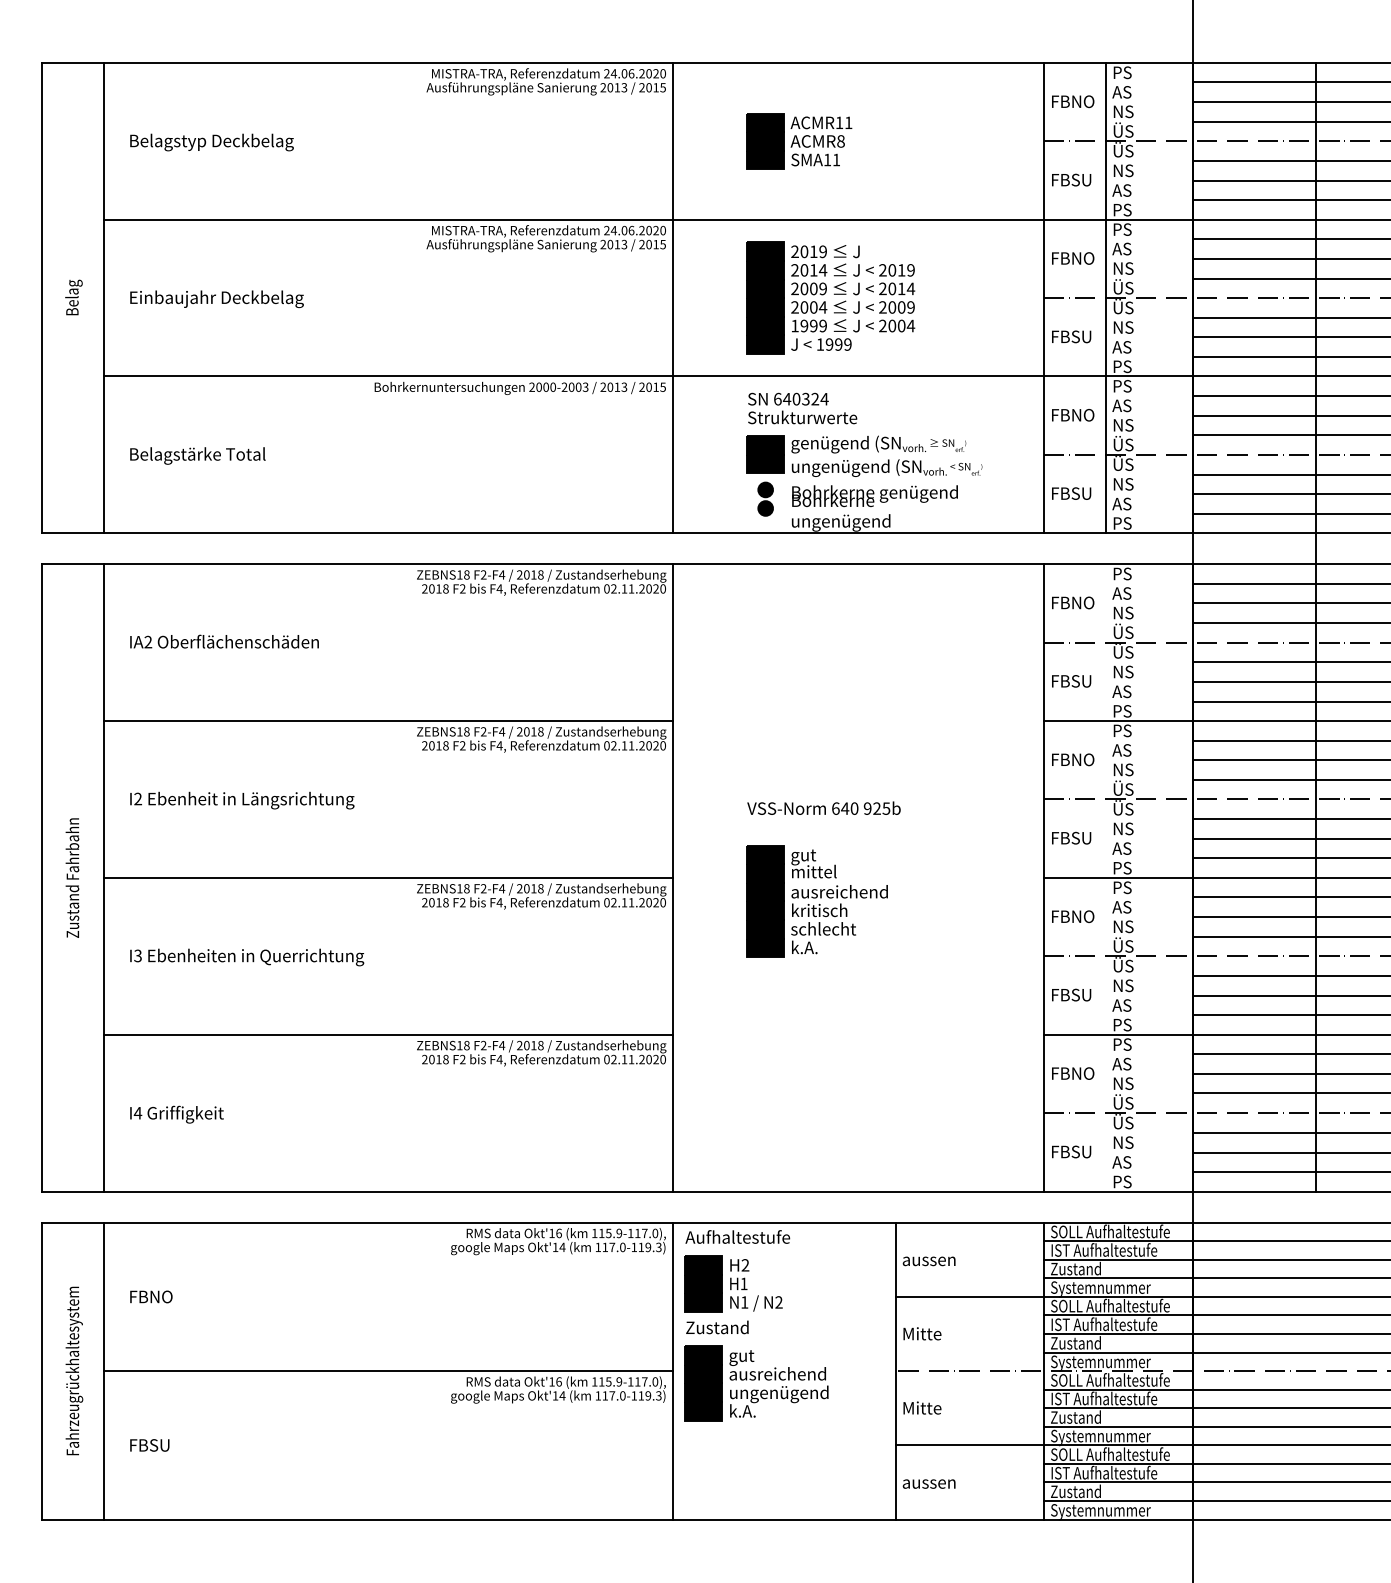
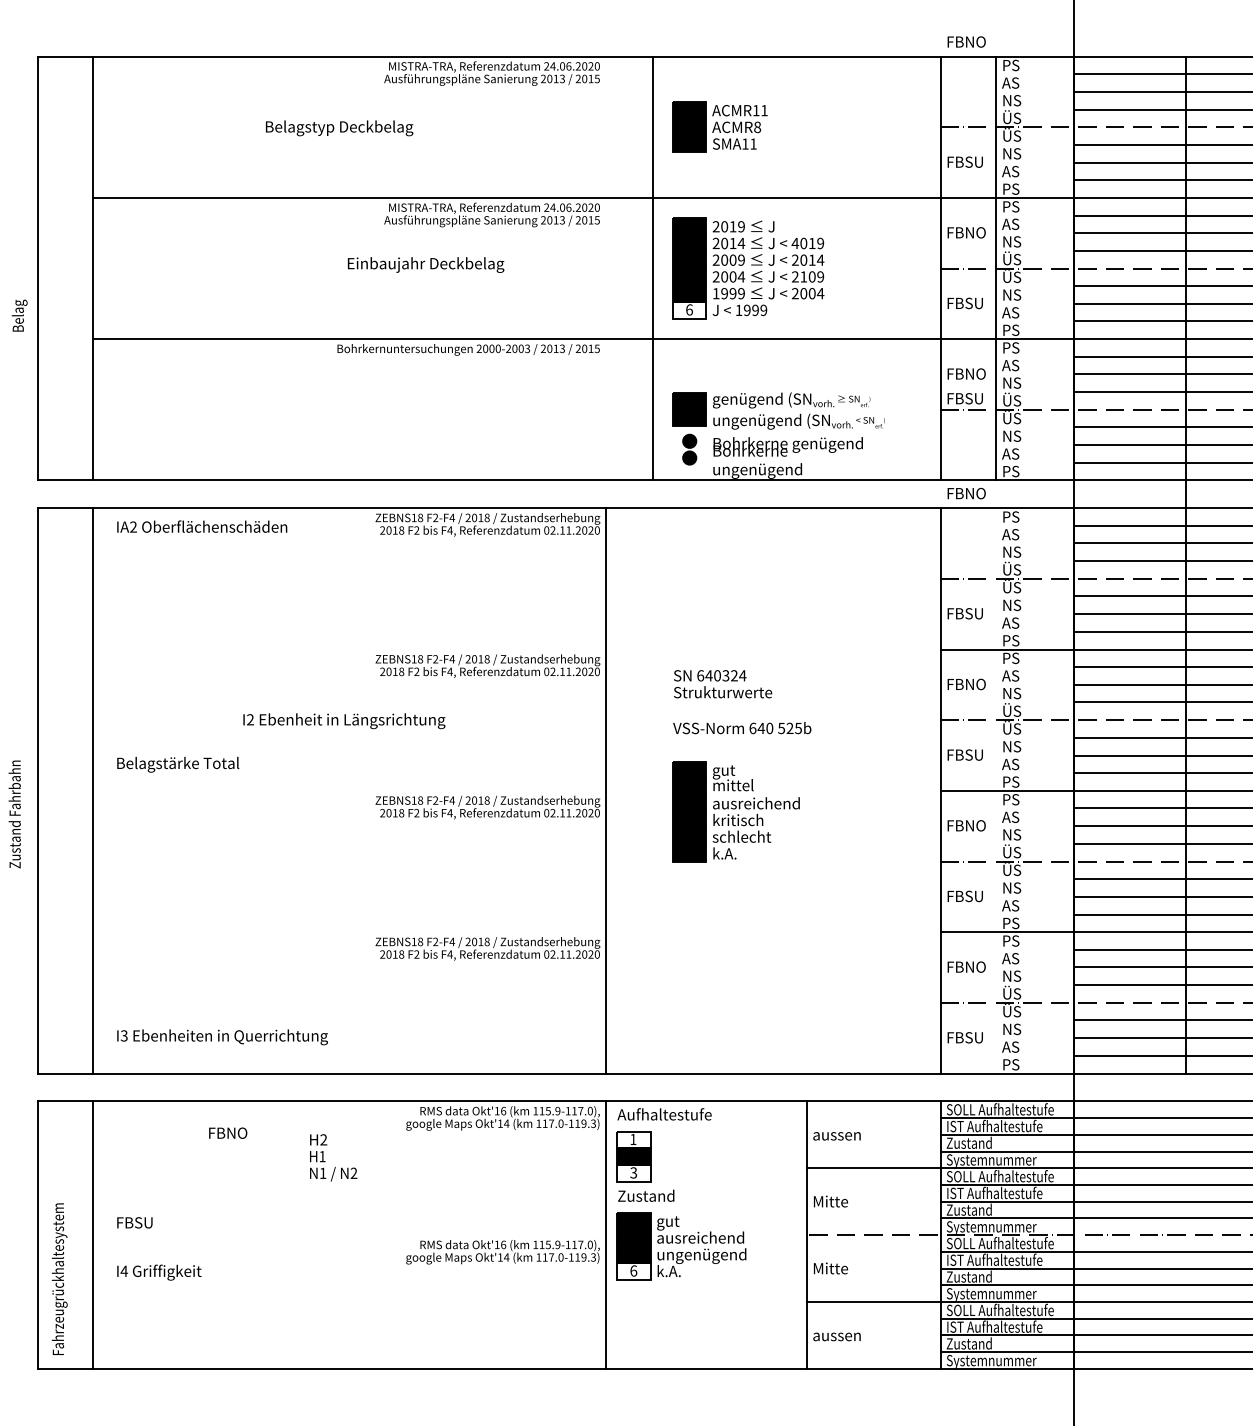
text: (1073, 101) -> (967, 41), moved
text: (211, 142) -> (339, 128), moved
text: (882, 270) -> (794, 243), 2019 -> 4019
text: (73, 297) -> (19, 315), moved
line: (672, 297) -> (652, 267), moved
text: (216, 299) -> (425, 265), moved
text: (892, 307) -> (803, 276), 2009 -> 2109
fill: (765, 344) -> (689, 310), removed
text: (802, 408) -> (722, 684), moved
text: (197, 455) -> (177, 764), moved
text: (1071, 493) -> (965, 398), moved
text: (1073, 602) -> (967, 493), moved
text: (224, 641) -> (202, 526), moved
line: (387, 721) -> (349, 649), removed
text: (242, 800) -> (344, 721), moved
text: (867, 808) -> (781, 728), 925b -> 525b
text: (72, 877) -> (14, 813), moved
line: (387, 877) -> (349, 790), removed
text: (247, 957) -> (222, 1037), moved
line: (387, 1034) -> (349, 931), removed
text: (176, 1114) -> (158, 1272), moved
fill: (703, 1265) -> (633, 1140), removed
text: (756, 1285) -> (333, 1158), moved
text: (151, 1296) -> (228, 1132), moved
fill: (703, 1302) -> (633, 1173), removed
text: (74, 1370) -> (59, 1278), moved
line: (387, 1371) -> (349, 1235), removed
fill: (703, 1411) -> (633, 1271), removed
text: (149, 1445) -> (134, 1222), moved

